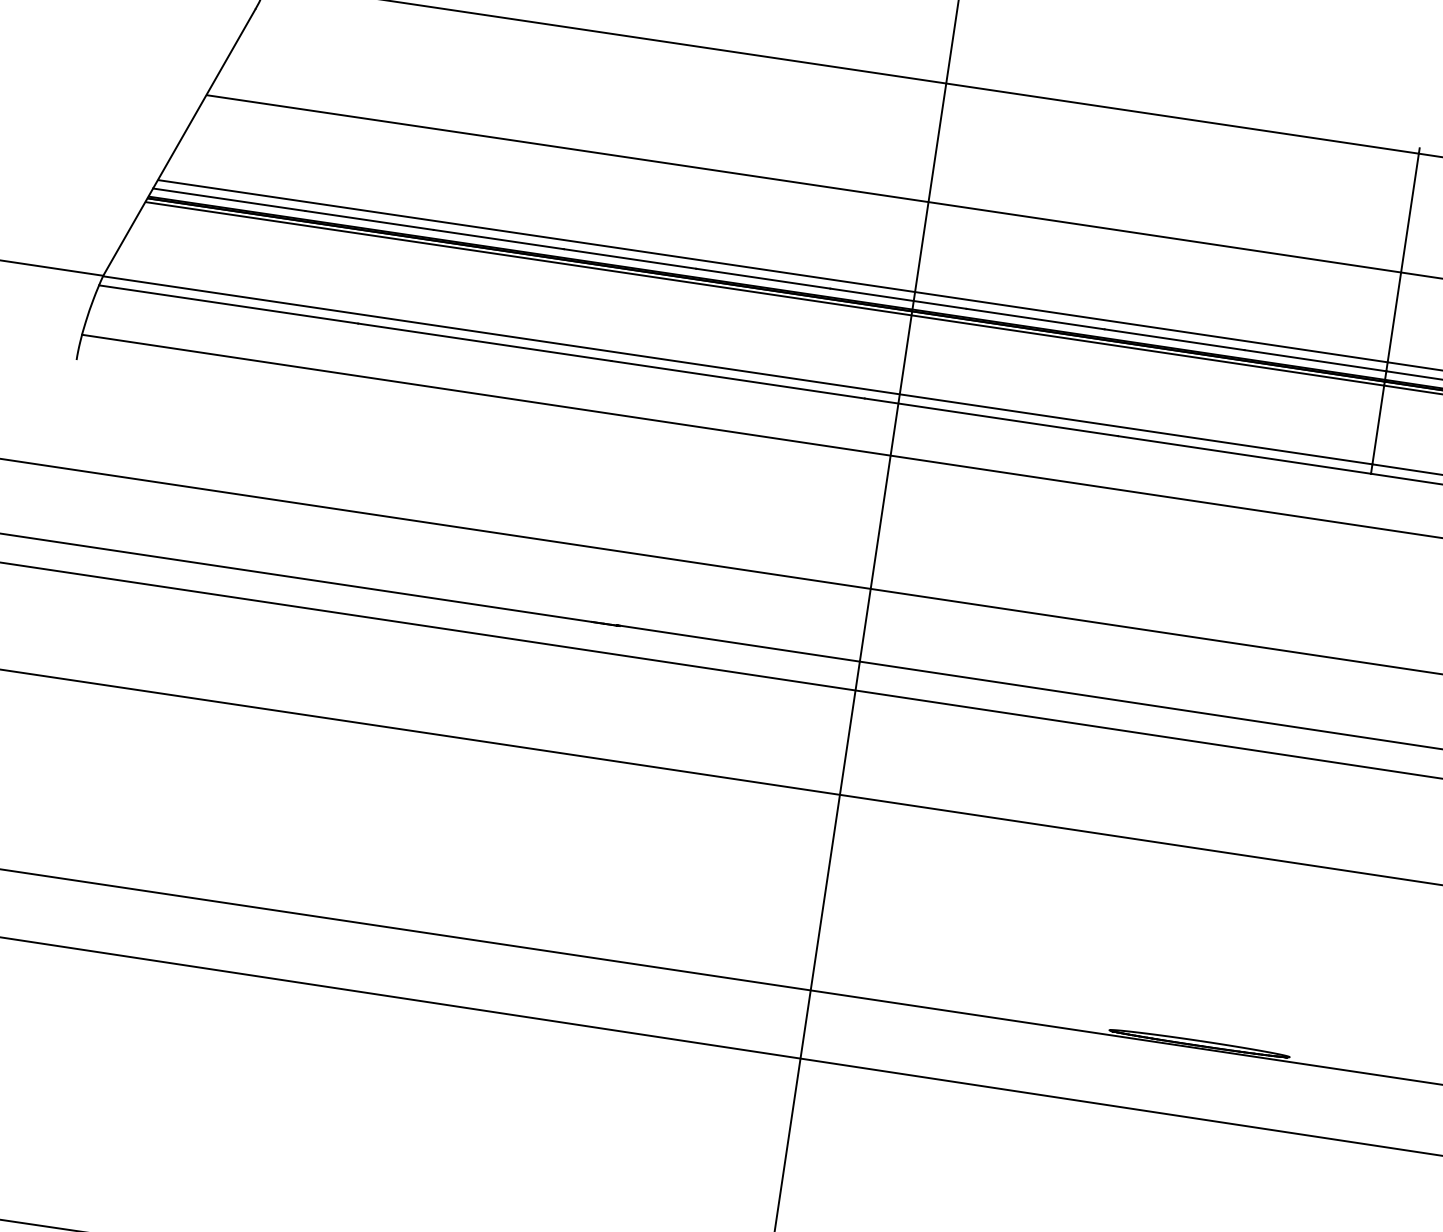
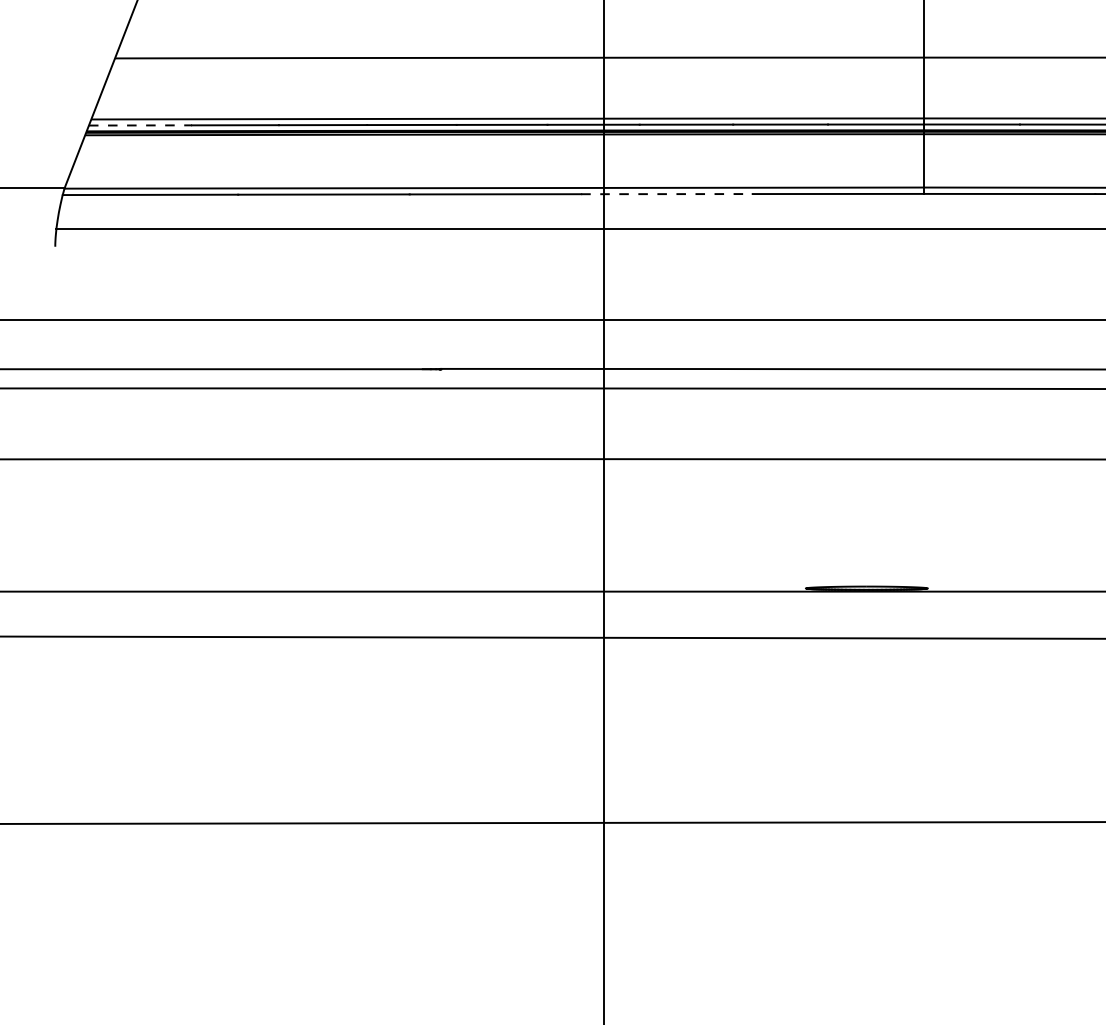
line: (229, 199) -> (140, 125), solid -> dashed
line: (990, 417) -> (666, 194), solid -> dashed

